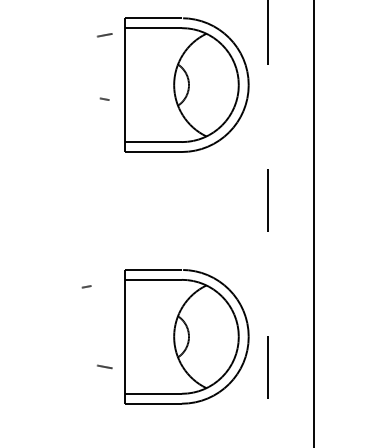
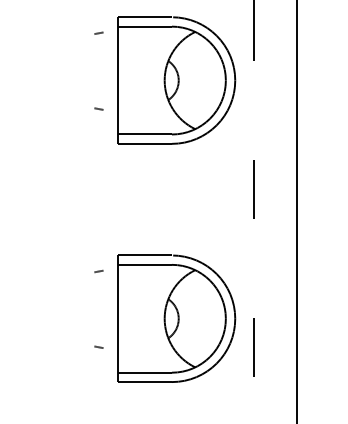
part: (104, 34) -> (98, 32), size x0.62
part: (104, 98) -> (98, 108), moved
part: (86, 286) -> (98, 271), moved
part: (104, 366) -> (98, 346), size x0.62

